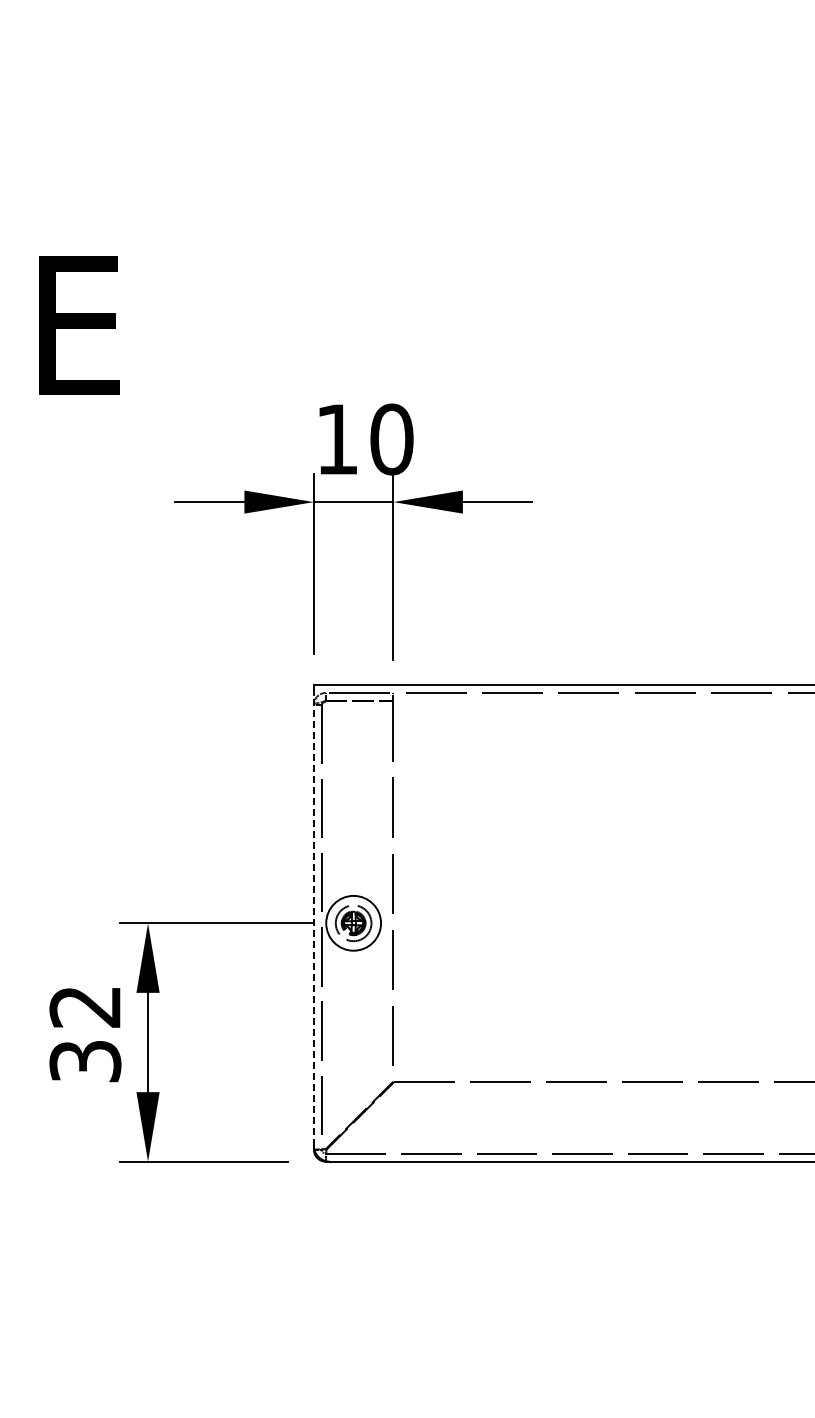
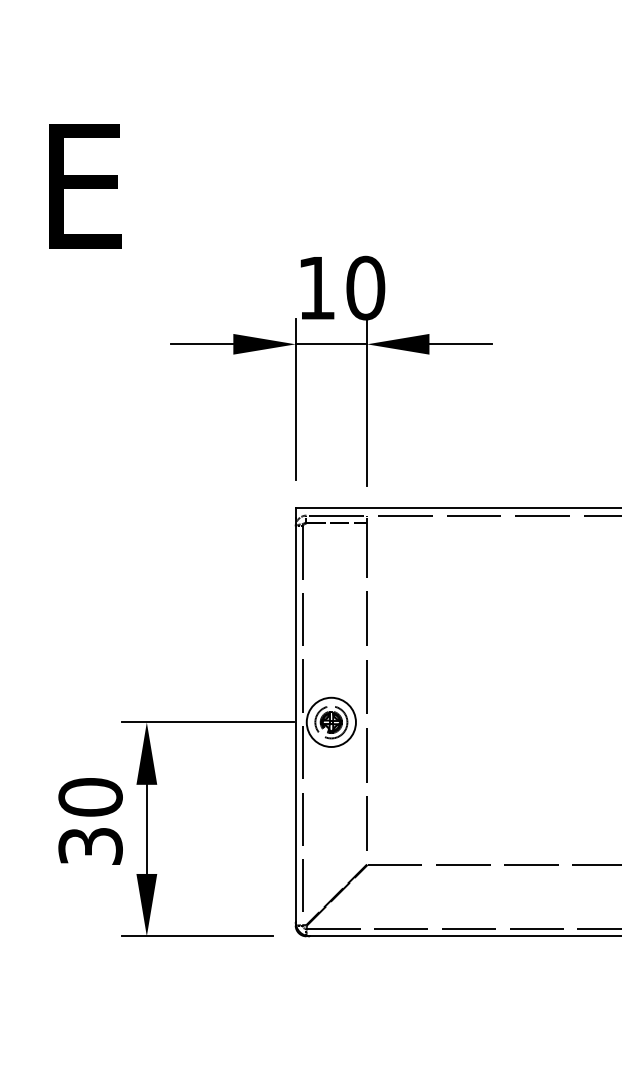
line: (313, 920) -> (295, 719), dashed -> solid
text: (85, 1006) -> (90, 797), 32 -> 30

